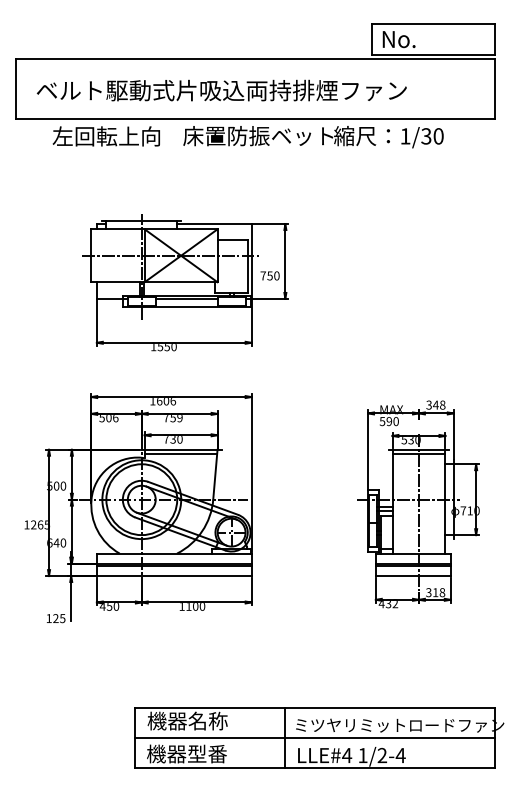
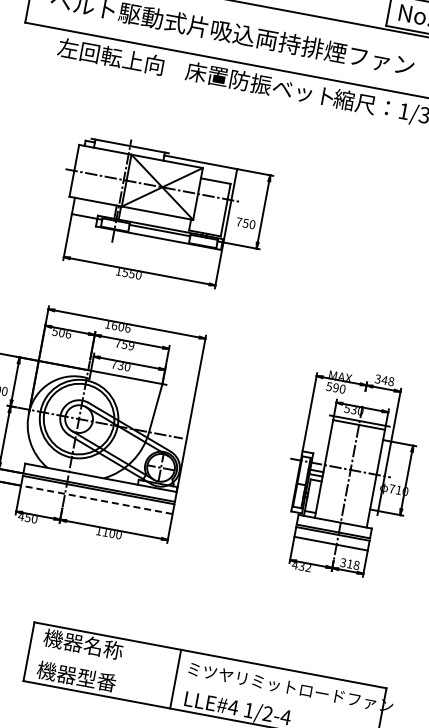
line: (180, 453) -> (125, 380), removed
line: (173, 576) -> (96, 500), solid -> dashed
line: (314, 738) -> (204, 684), removed

